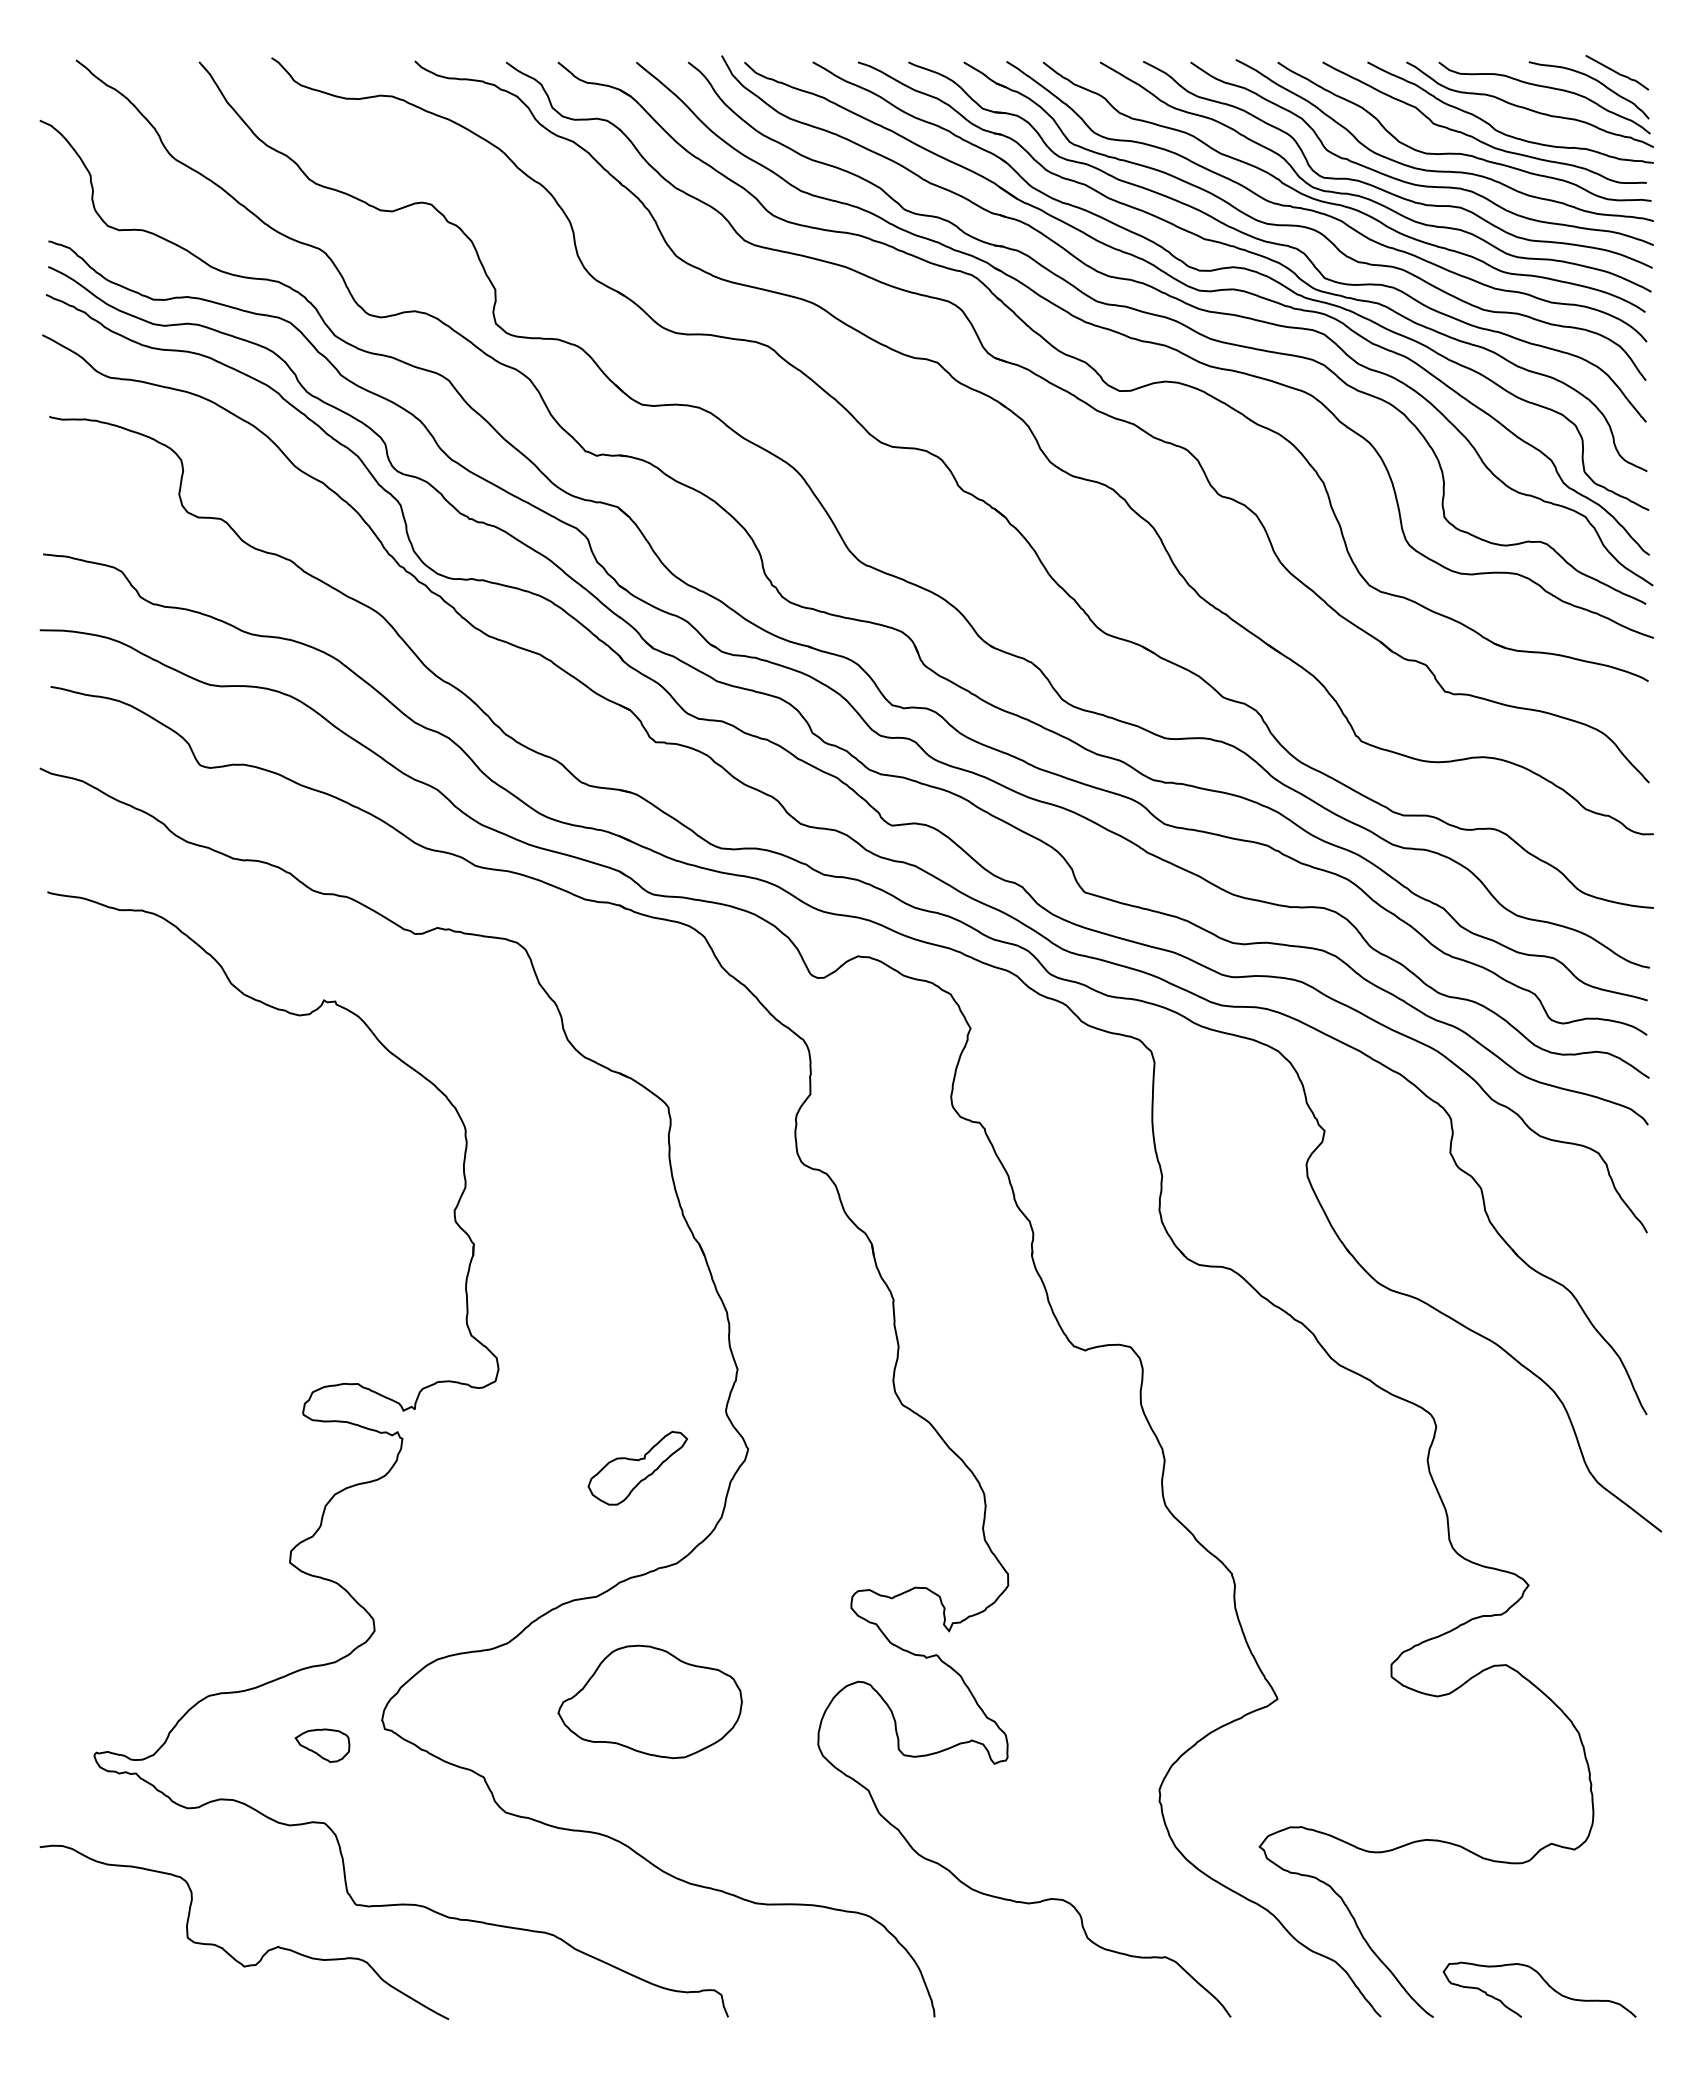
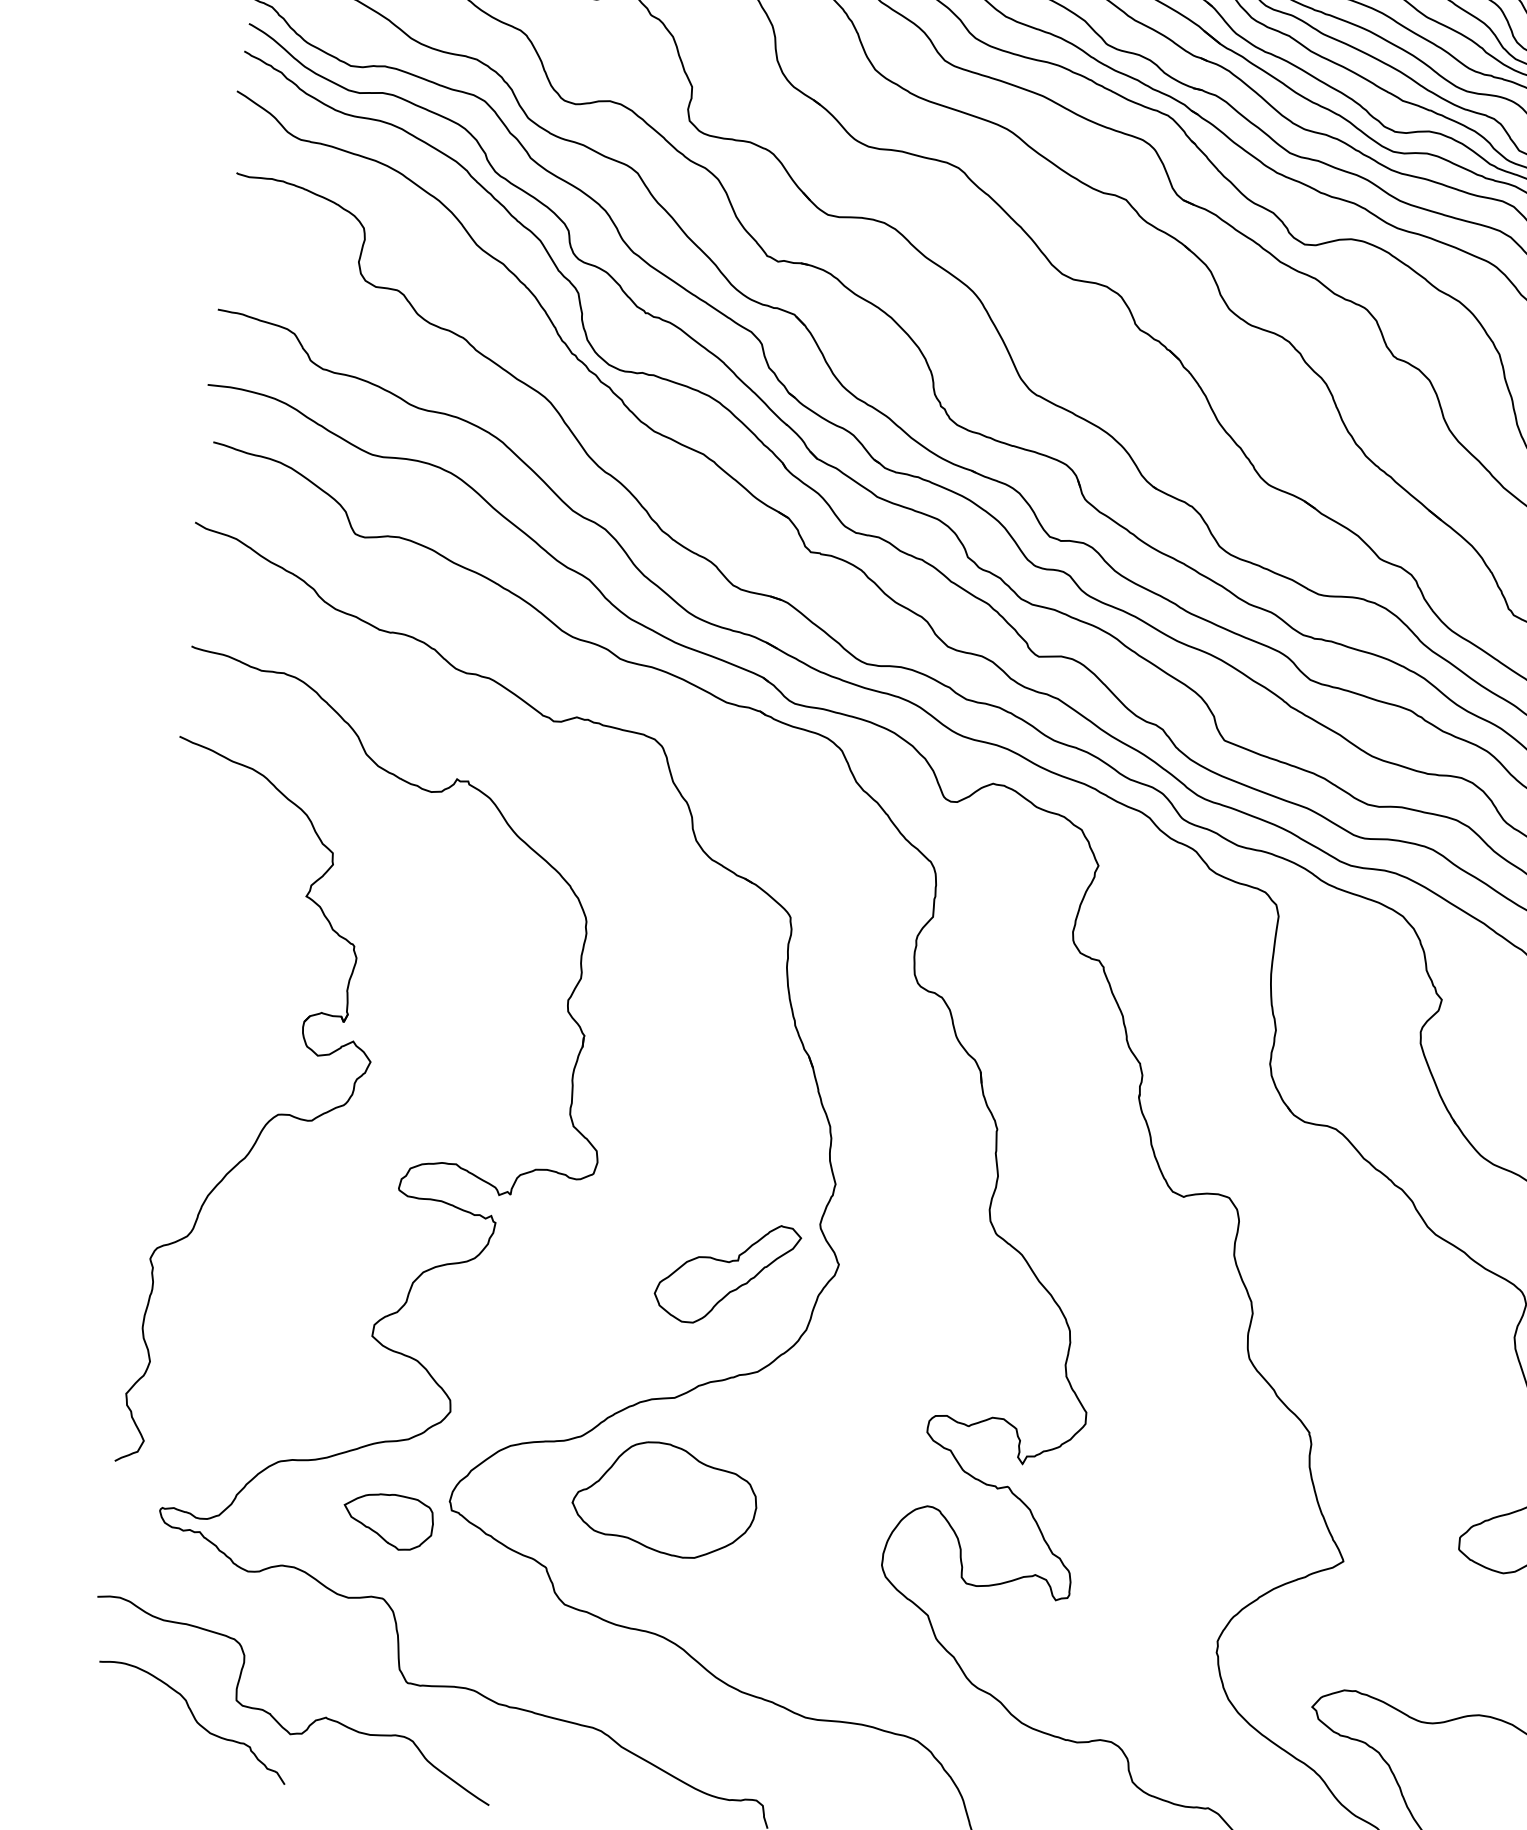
part: (166, 1358) -> (267, 1121), added
part: (637, 1468) -> (726, 1273), size x1.43
part: (649, 1701) -> (664, 1499), moved
part: (322, 1745) -> (388, 1521), size x1.67
curve: (148, 1962) -> (195, 1721), added

